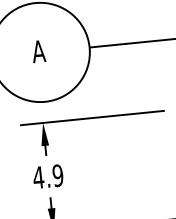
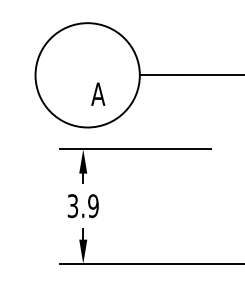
text: (38, 50) -> (98, 93), moved
text: (38, 178) -> (72, 206), 4.9 -> 3.9

